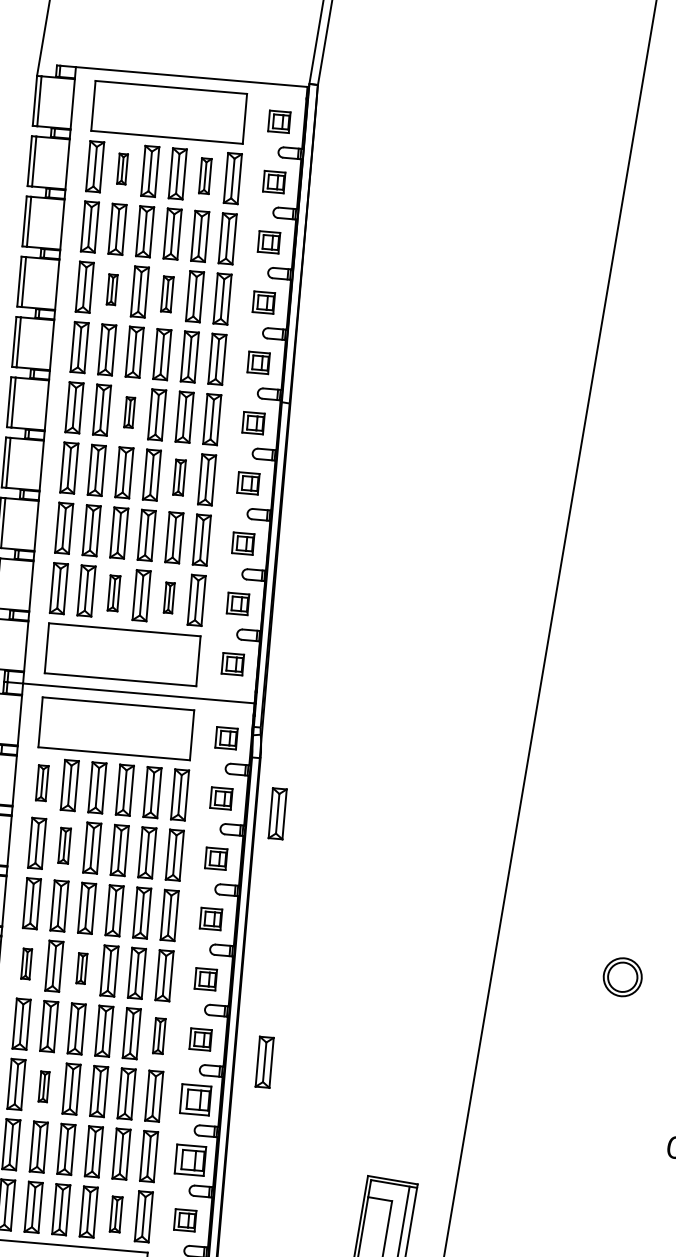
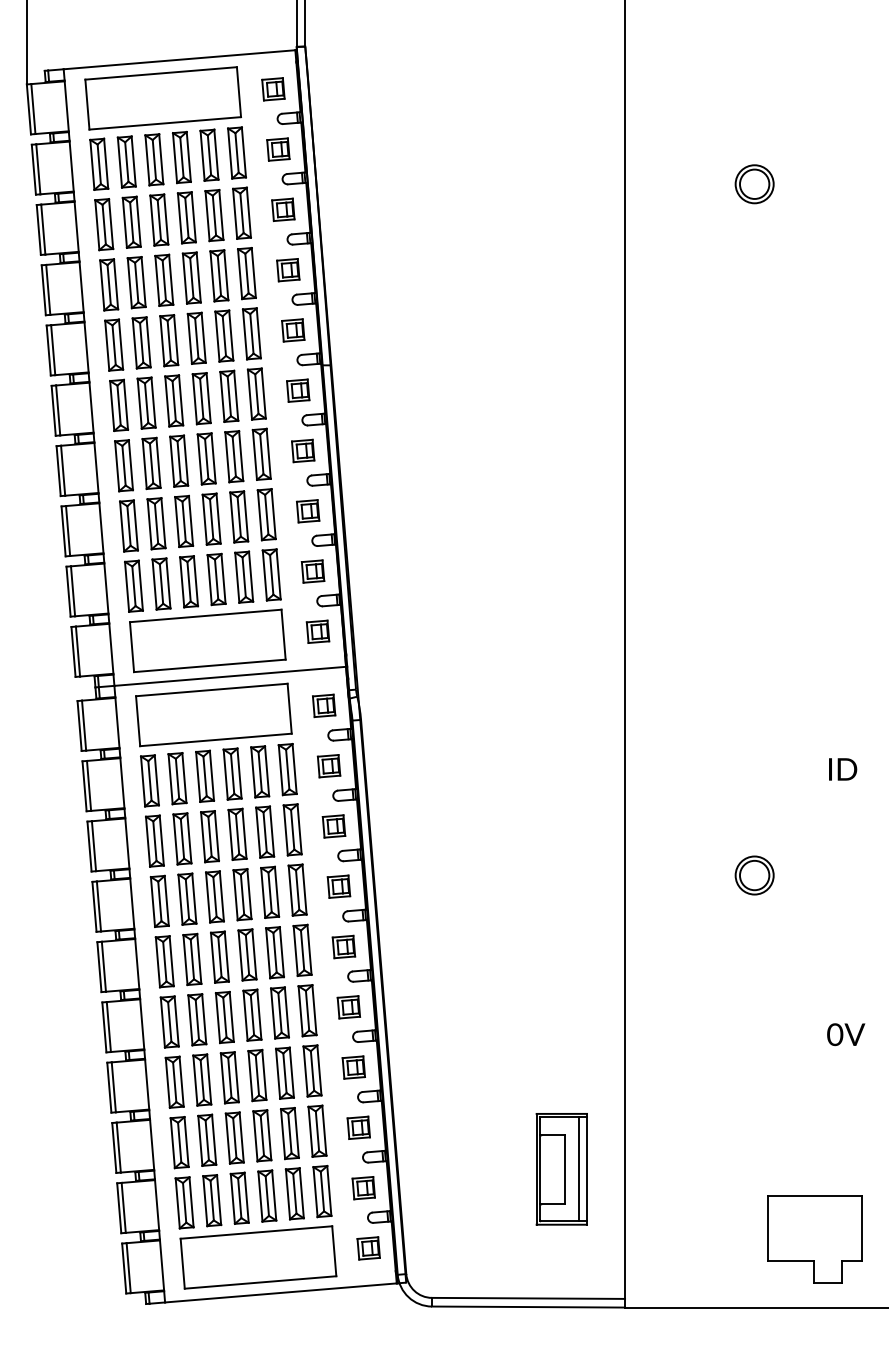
part: (122, 168) -> (126, 161), size x1.67
part: (205, 175) -> (209, 154), size x1.43
part: (112, 289) -> (136, 282), size x1.67
part: (167, 293) -> (191, 277), size x1.43
part: (129, 412) -> (174, 400), size x1.67
part: (179, 477) -> (234, 456), size x1.43
part: (113, 592) -> (188, 581), size x1.43
part: (169, 597) -> (244, 576), size x1.67
part: (41, 782) -> (149, 780), size x1.43
part: (278, 813) -> (387, 771), removed
part: (64, 845) -> (182, 838), size x1.43
part: (26, 963) -> (164, 961), size x1.67
part: (81, 967) -> (219, 956), size x1.67
part: (159, 1035) -> (307, 1010), size x1.43
part: (264, 1061) -> (415, 1018), removed
part: (44, 1086) -> (202, 1079), size x1.67
part: (195, 1099) -> (353, 1067), size x0.71
part: (190, 1159) -> (358, 1127), size x0.71
part: (116, 1214) -> (294, 1193), size x1.43

